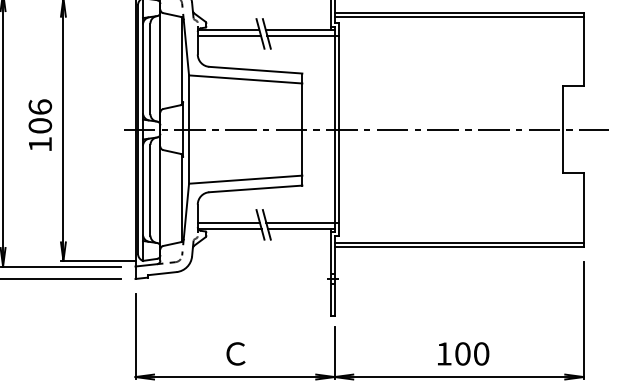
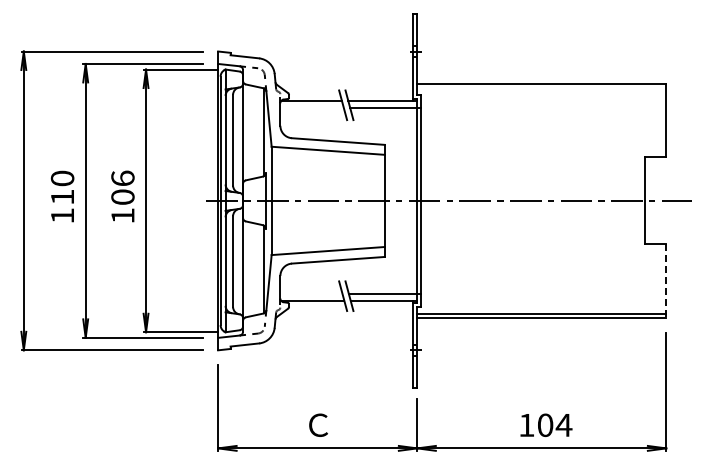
line: (458, 16) -> (541, 87), removed
line: (228, 36) -> (311, 107), removed
line: (583, 210) -> (666, 281), solid -> dashed
line: (228, 223) -> (311, 294), removed
text: (480, 354) -> (563, 425), 100 -> 104

